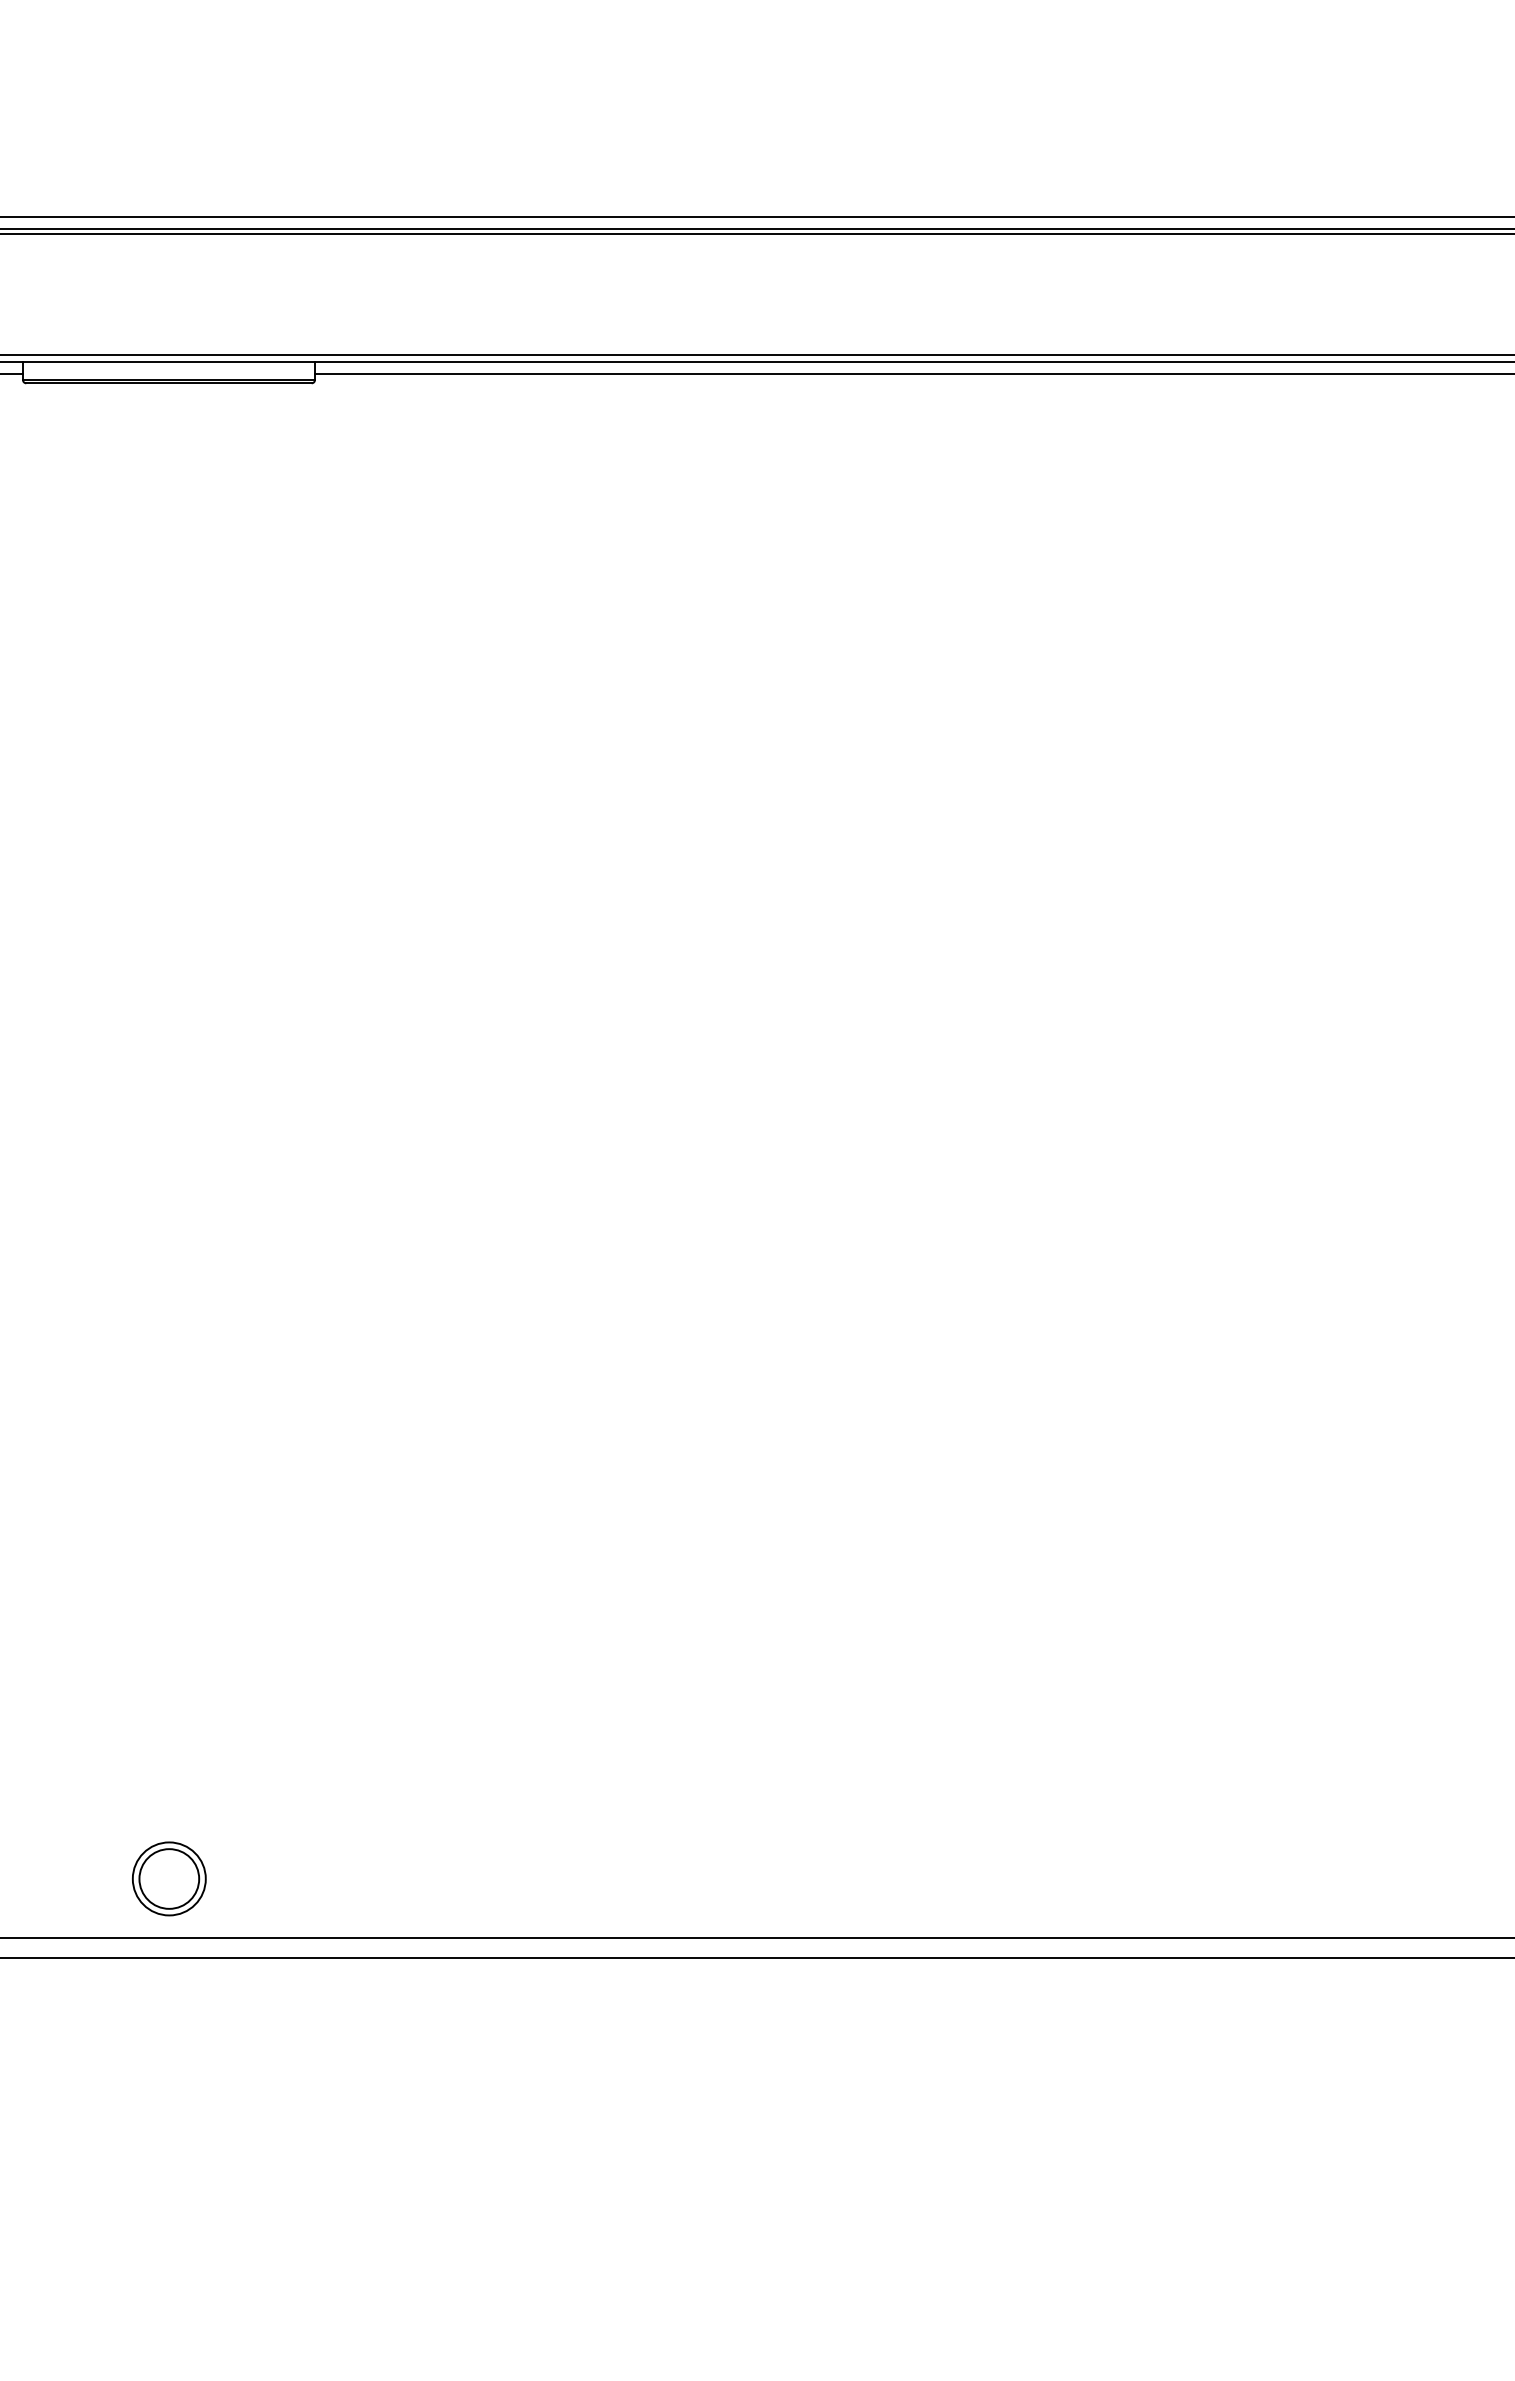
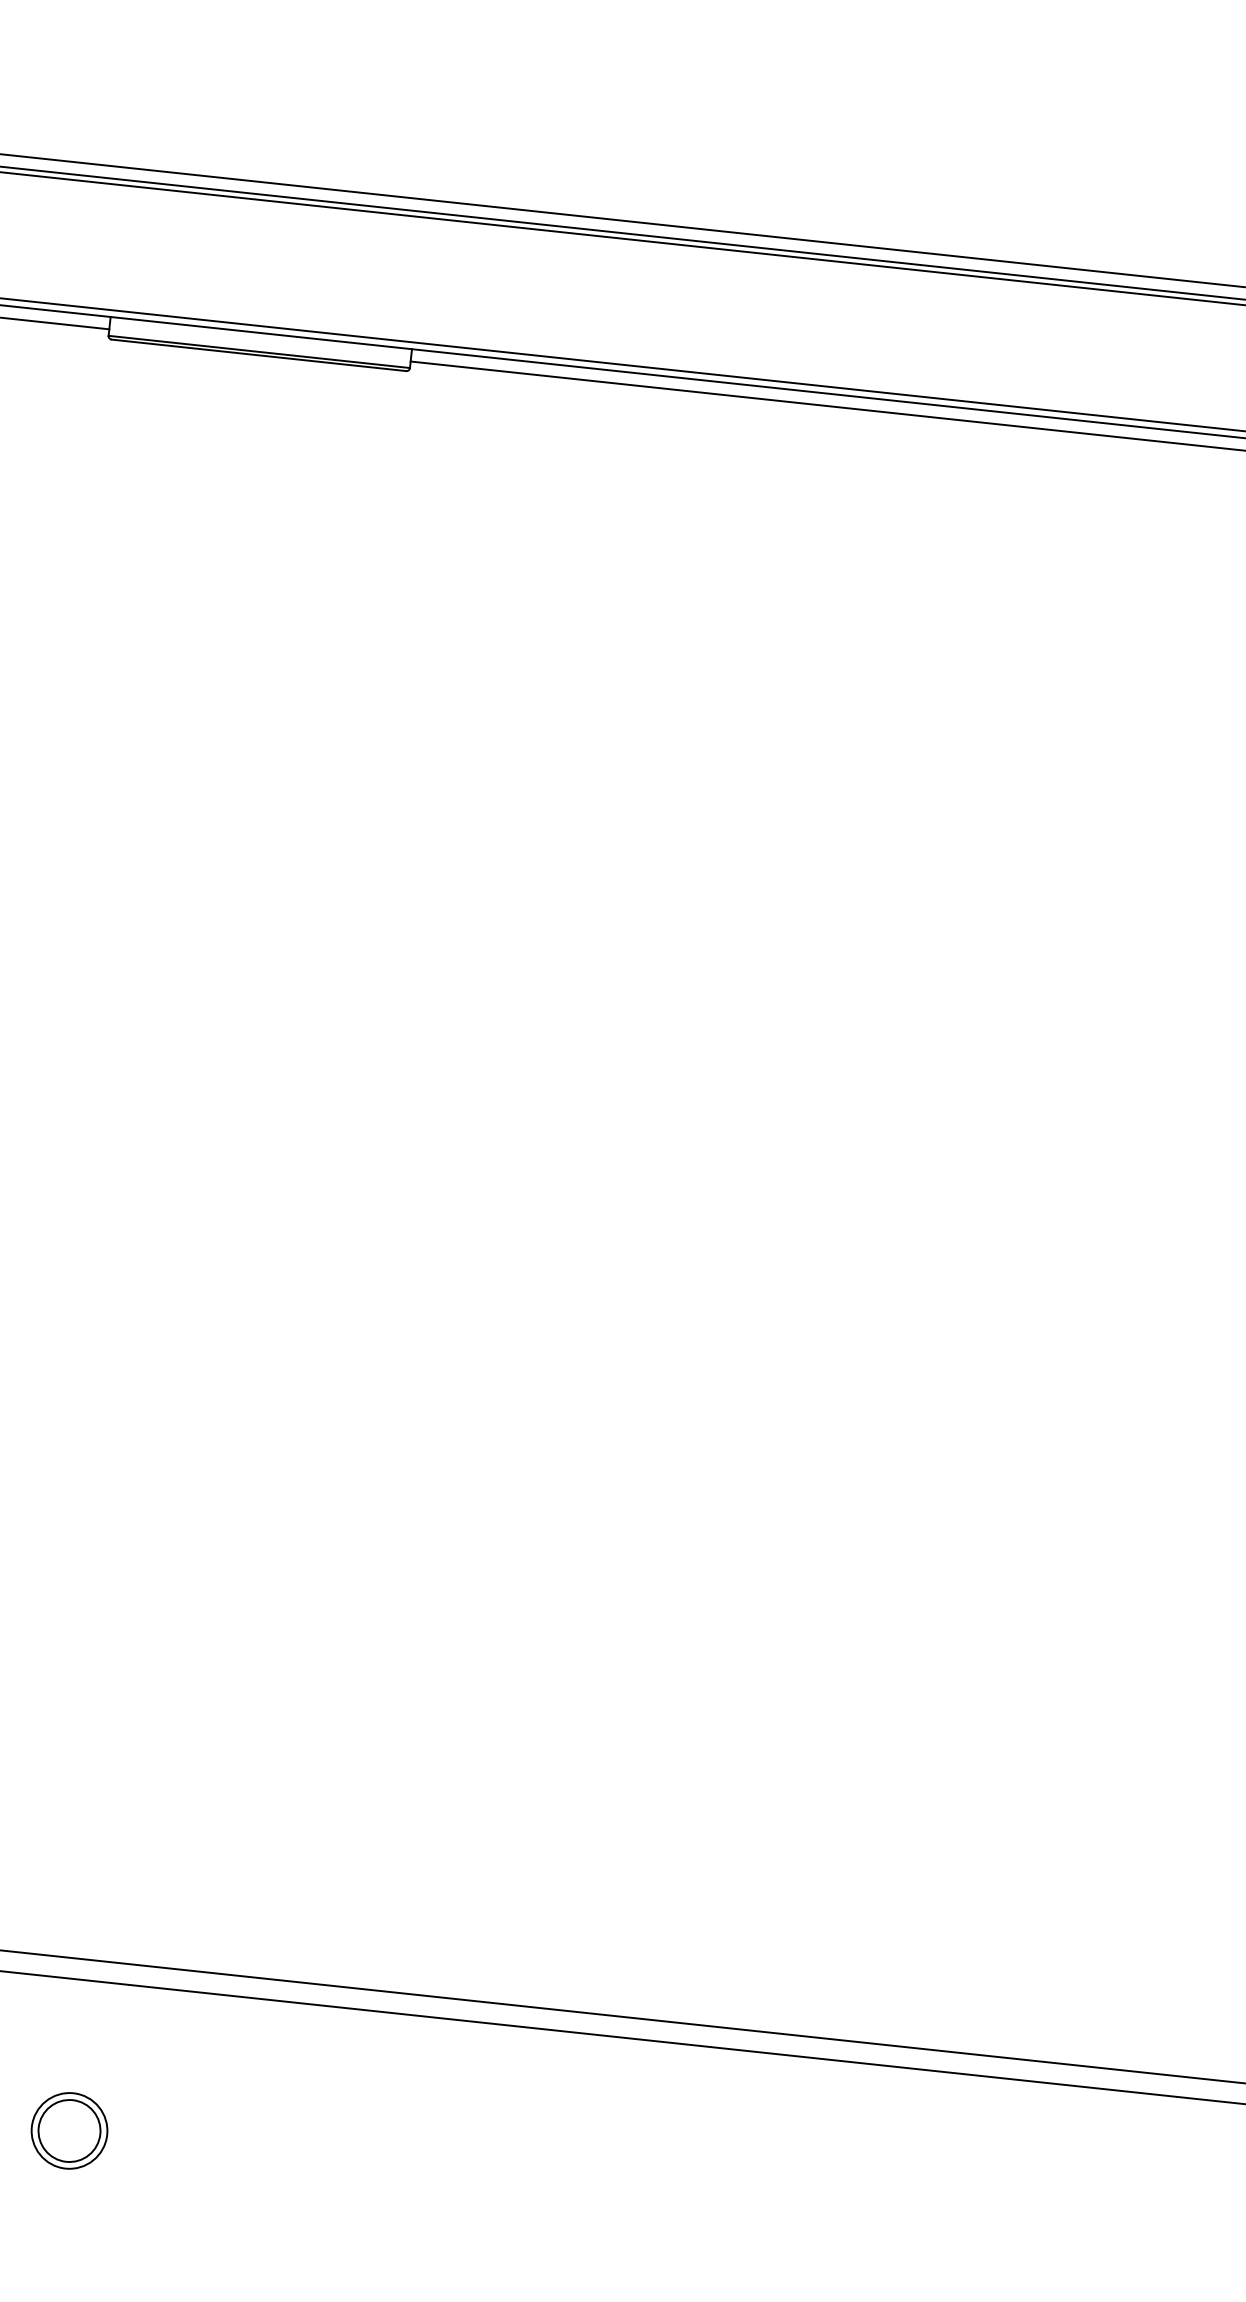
part: (169, 1878) -> (69, 2130), moved

